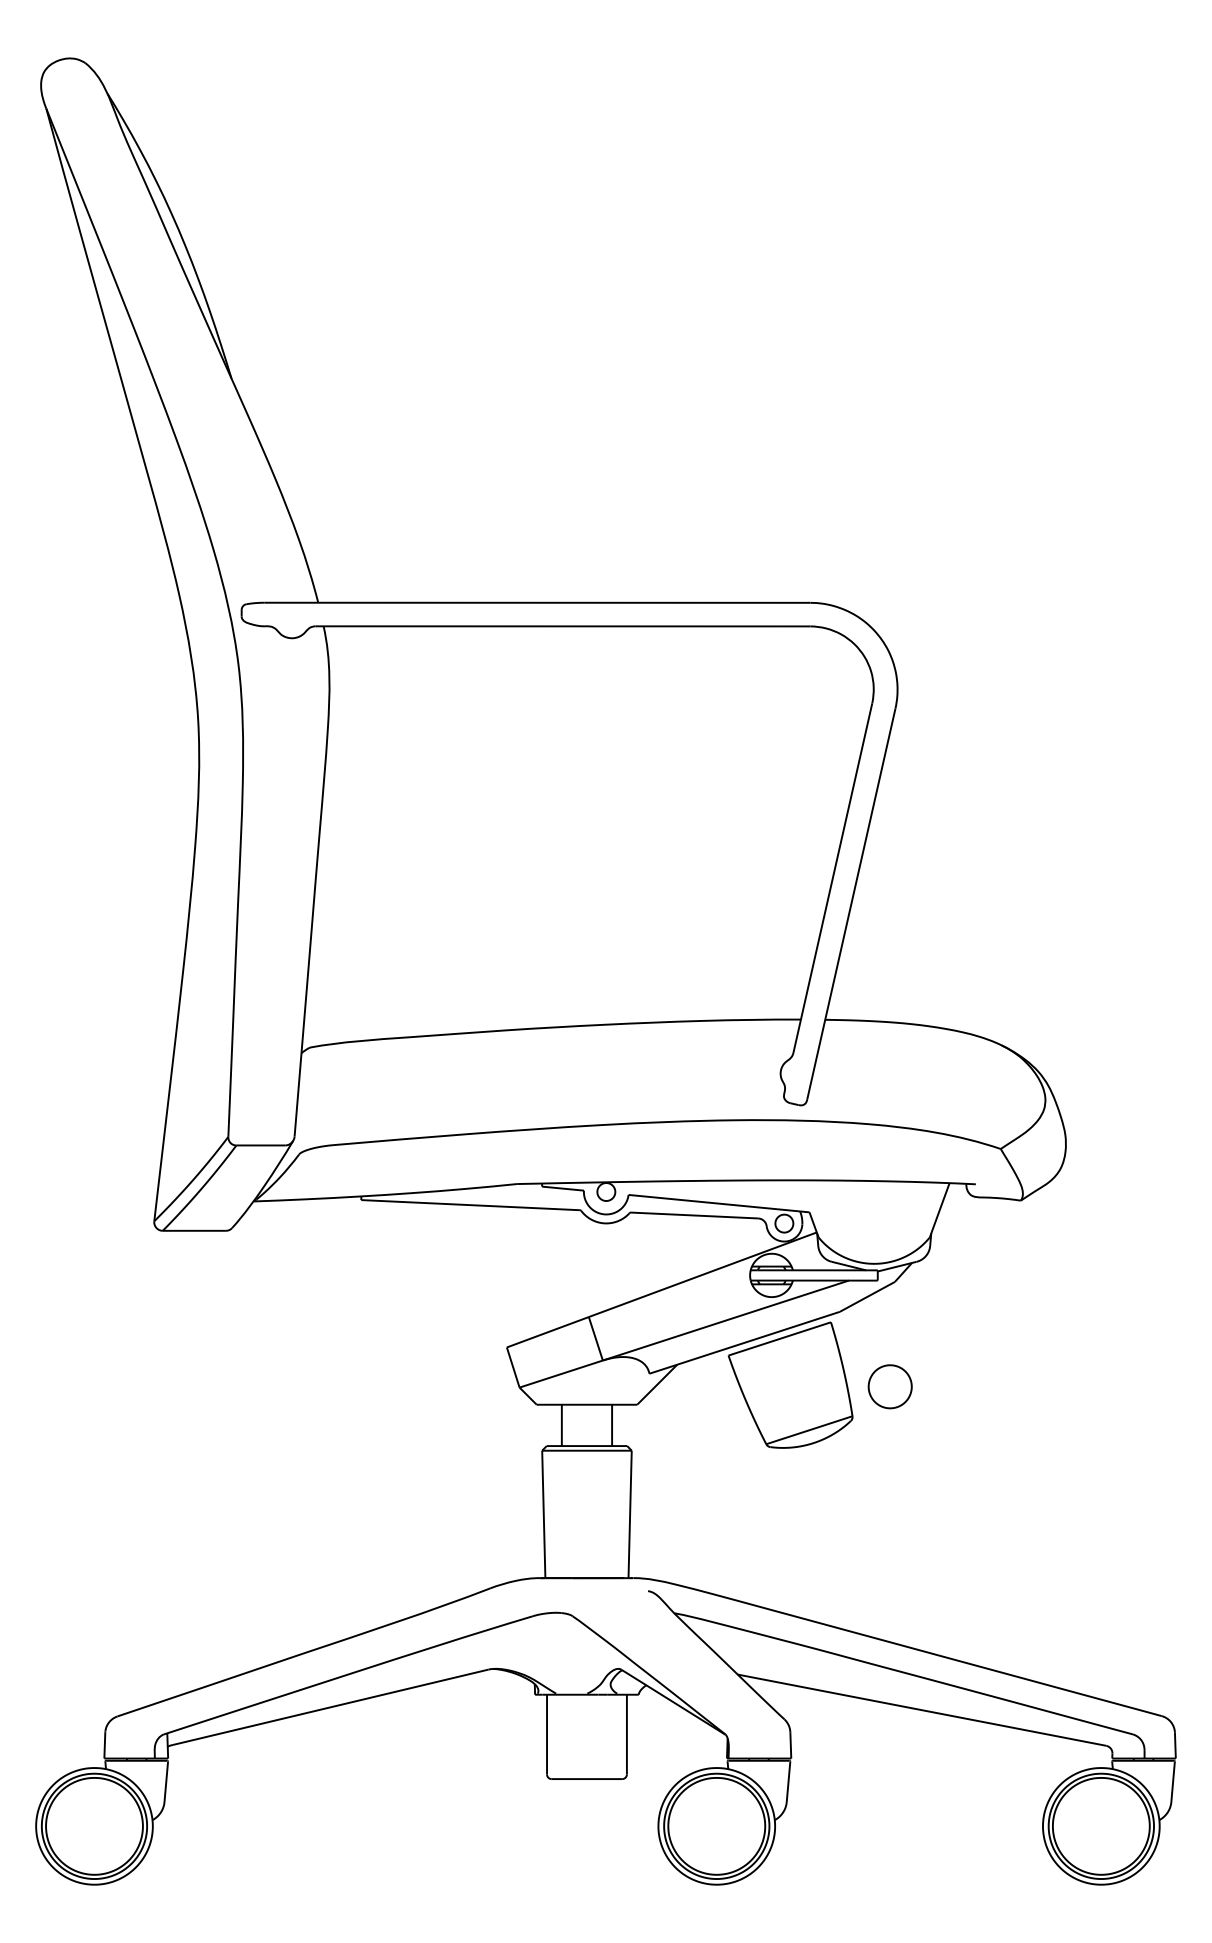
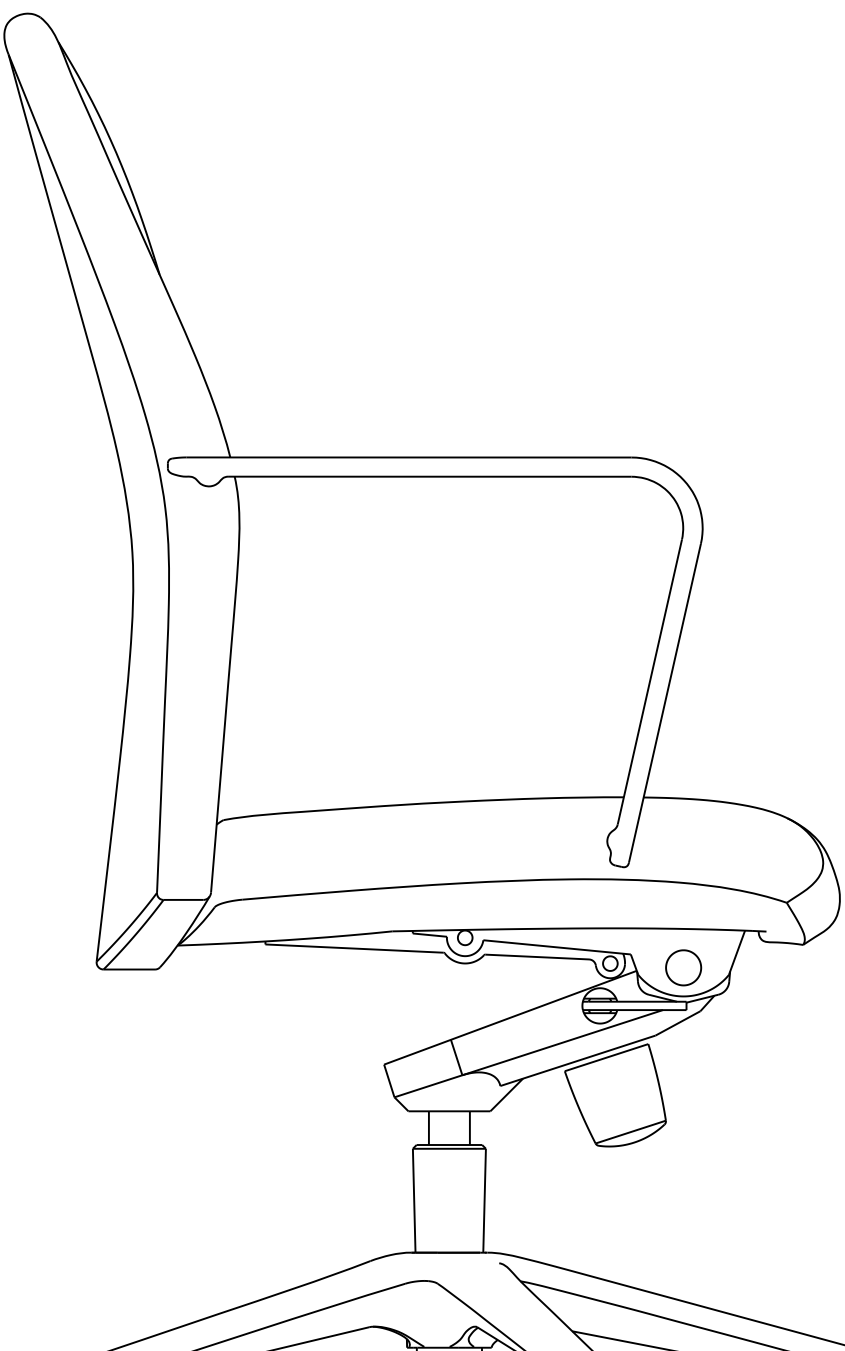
part: (889, 1386) -> (683, 967), moved

